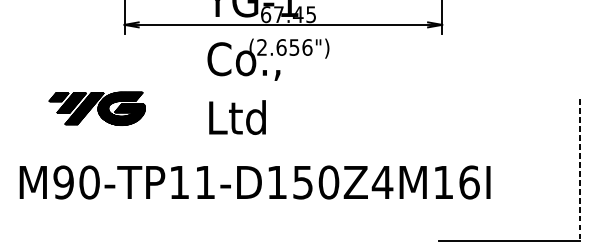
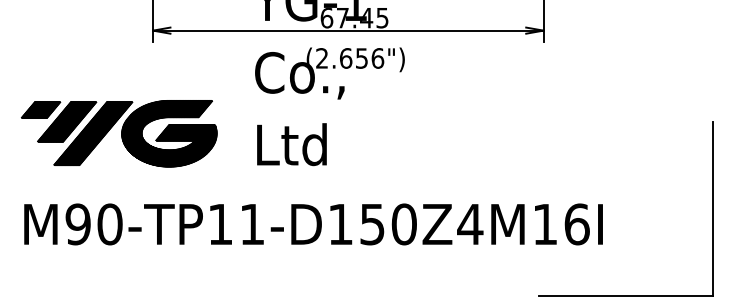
part: (97, 108) -> (119, 133), size x1.67
line: (579, 170) -> (712, 209), dashed -> solid

